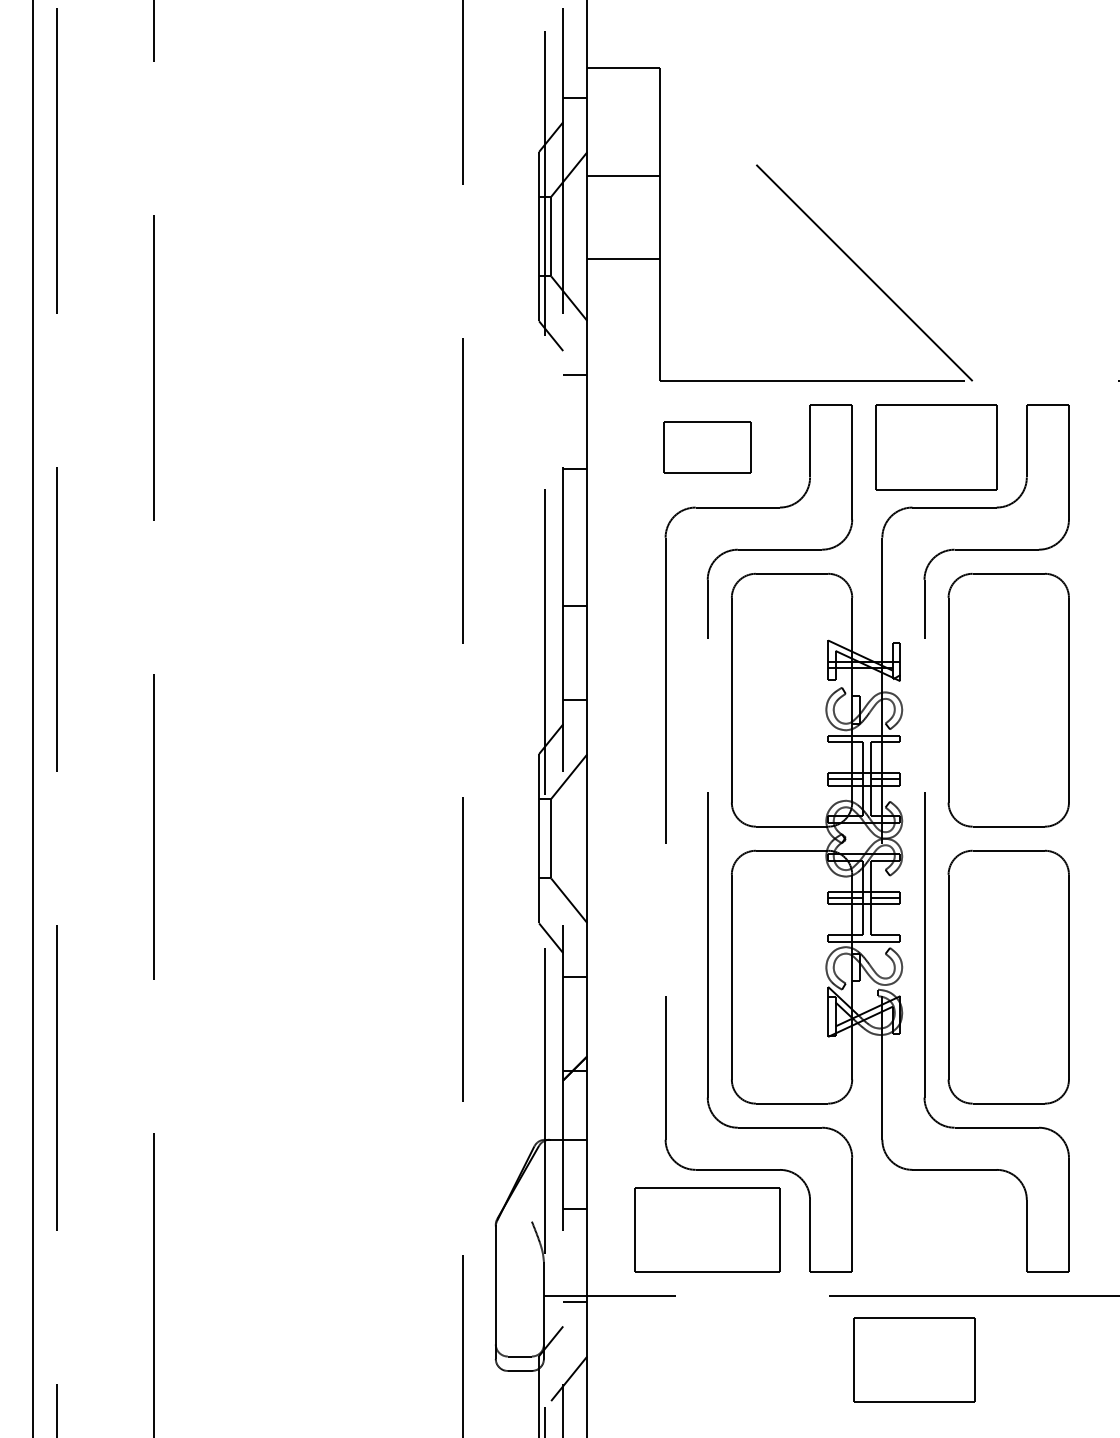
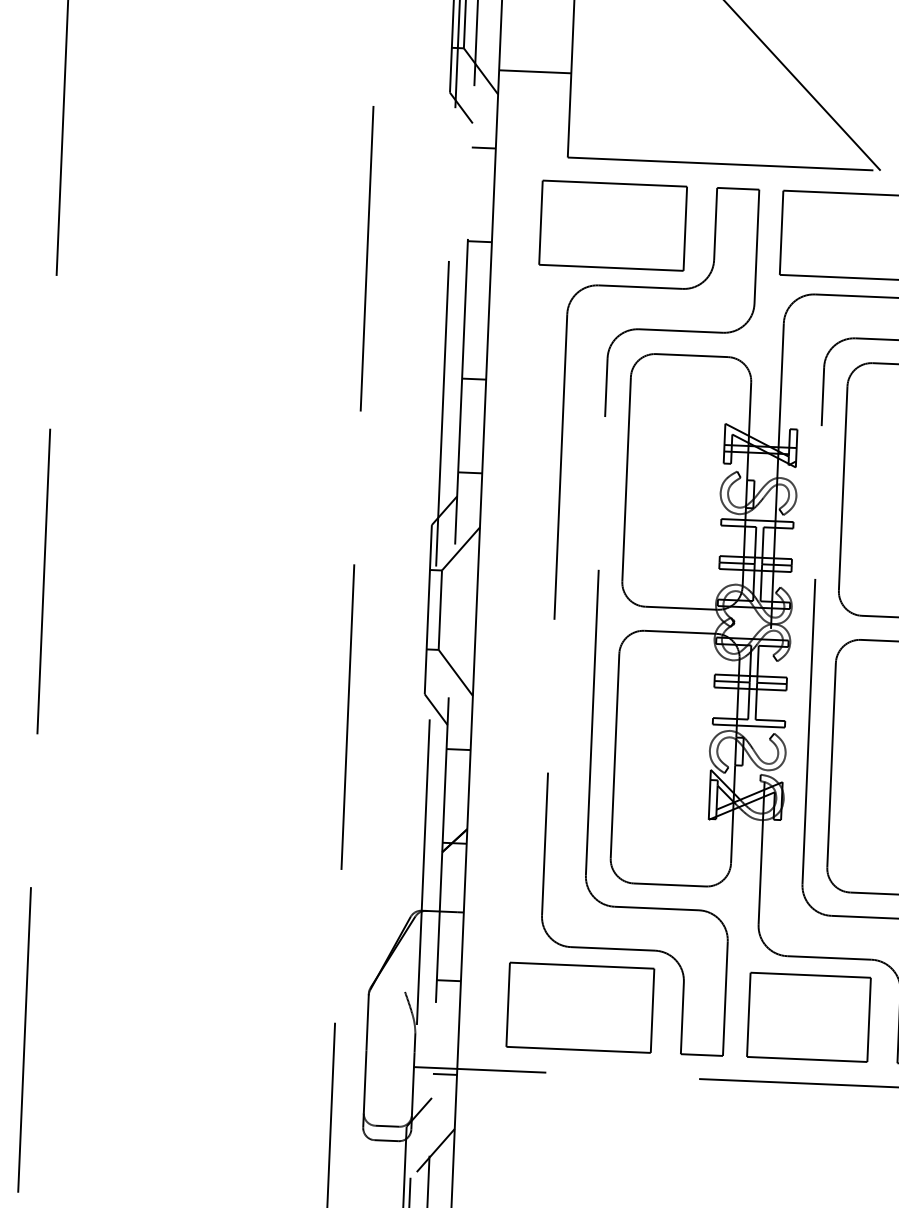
line: (623, 258) -> (535, 71), moved
part: (707, 447) -> (612, 225), size x1.67
part: (914, 1359) -> (808, 1016), moved

